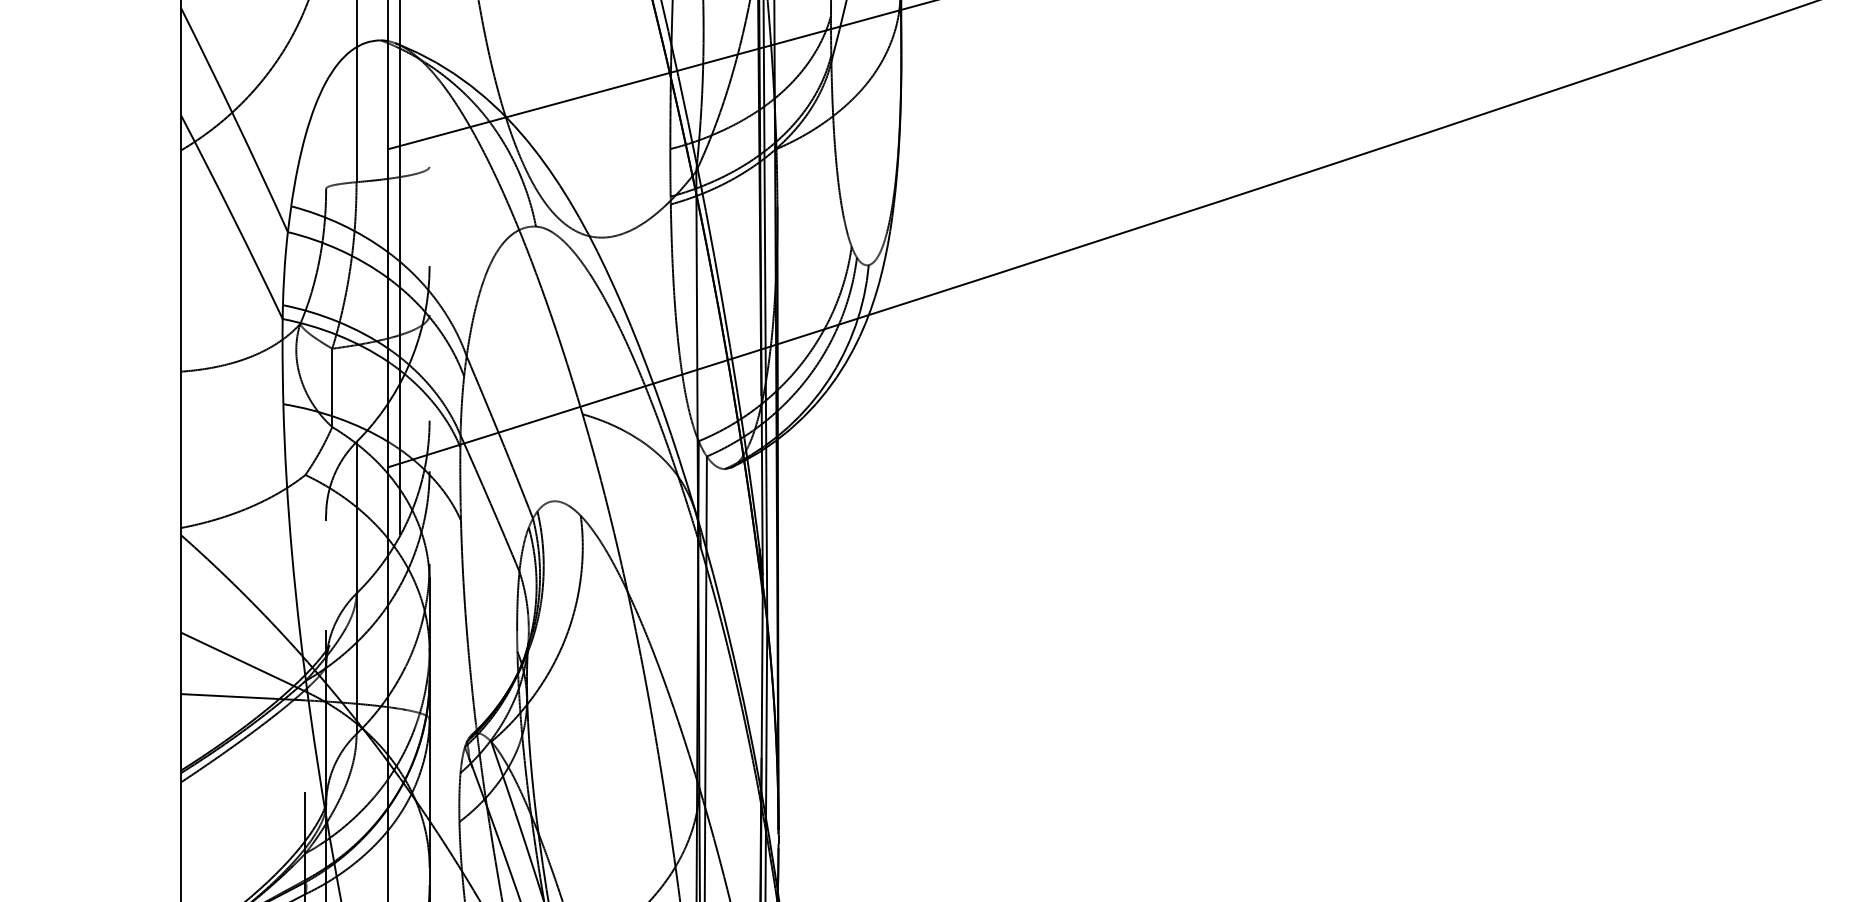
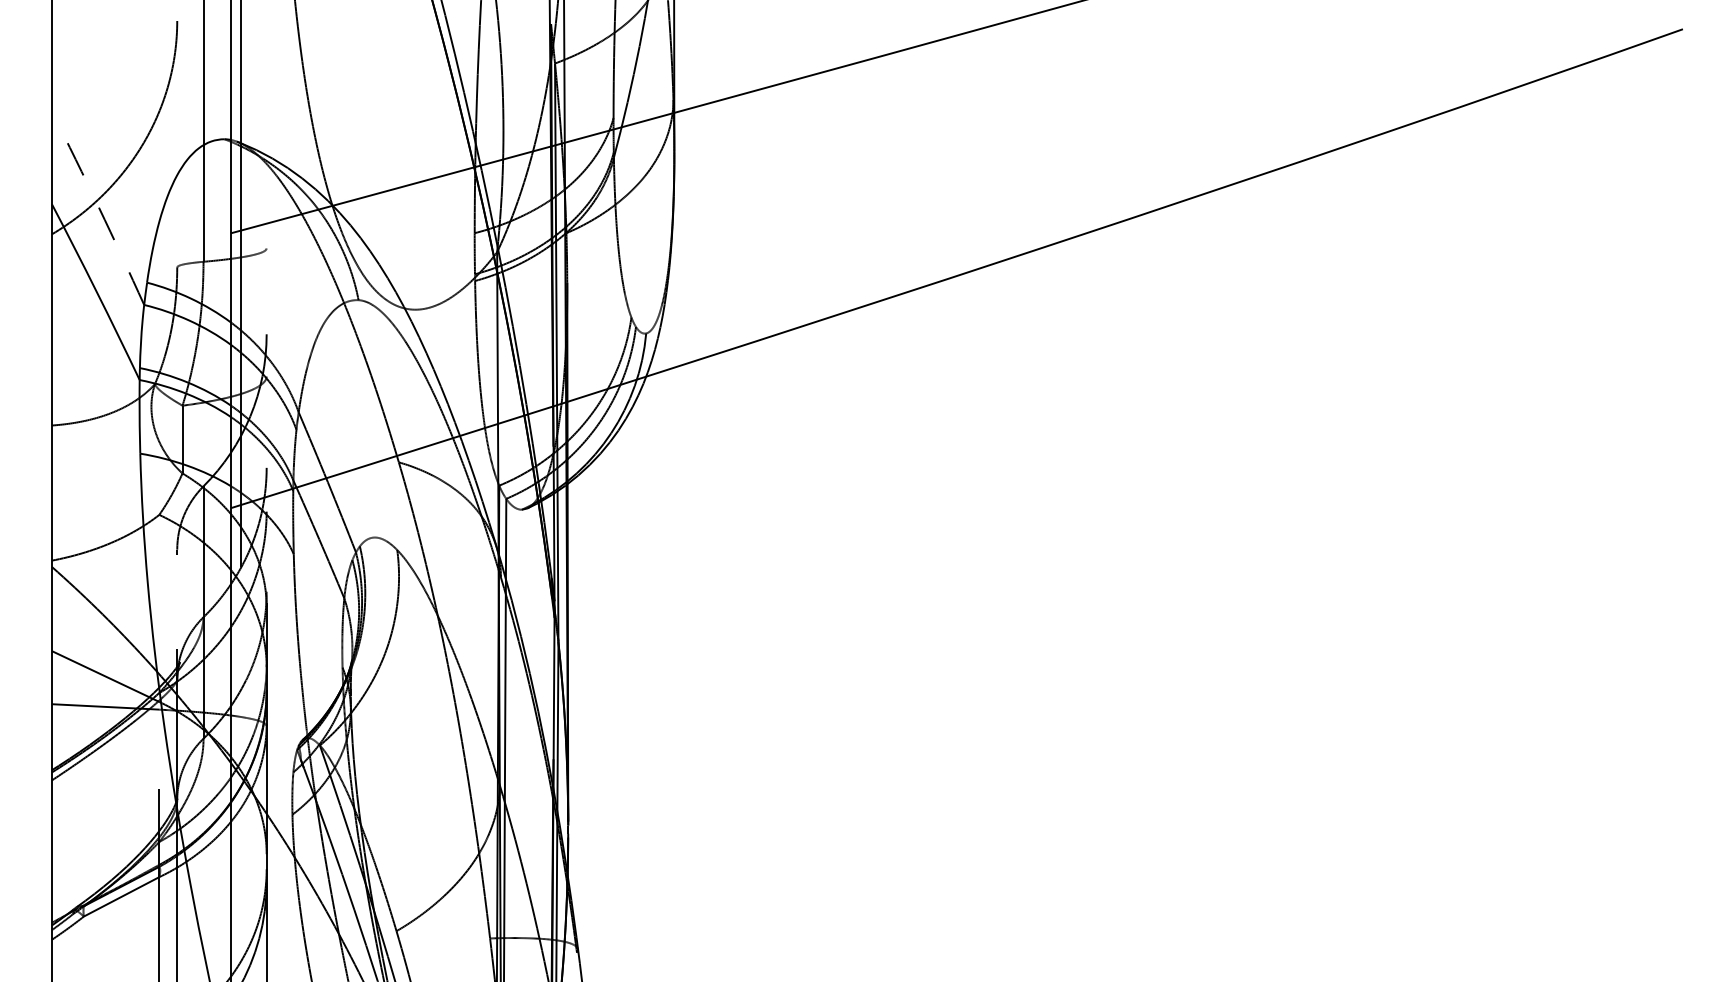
arc: (236, 119) -> (99, 207), solid -> dashed

